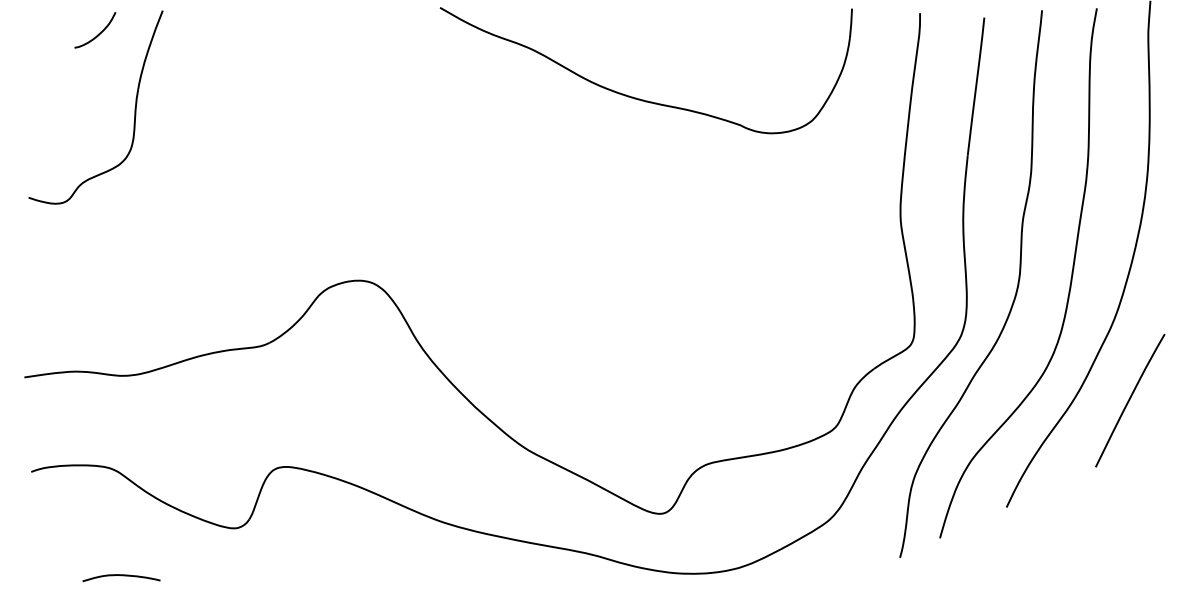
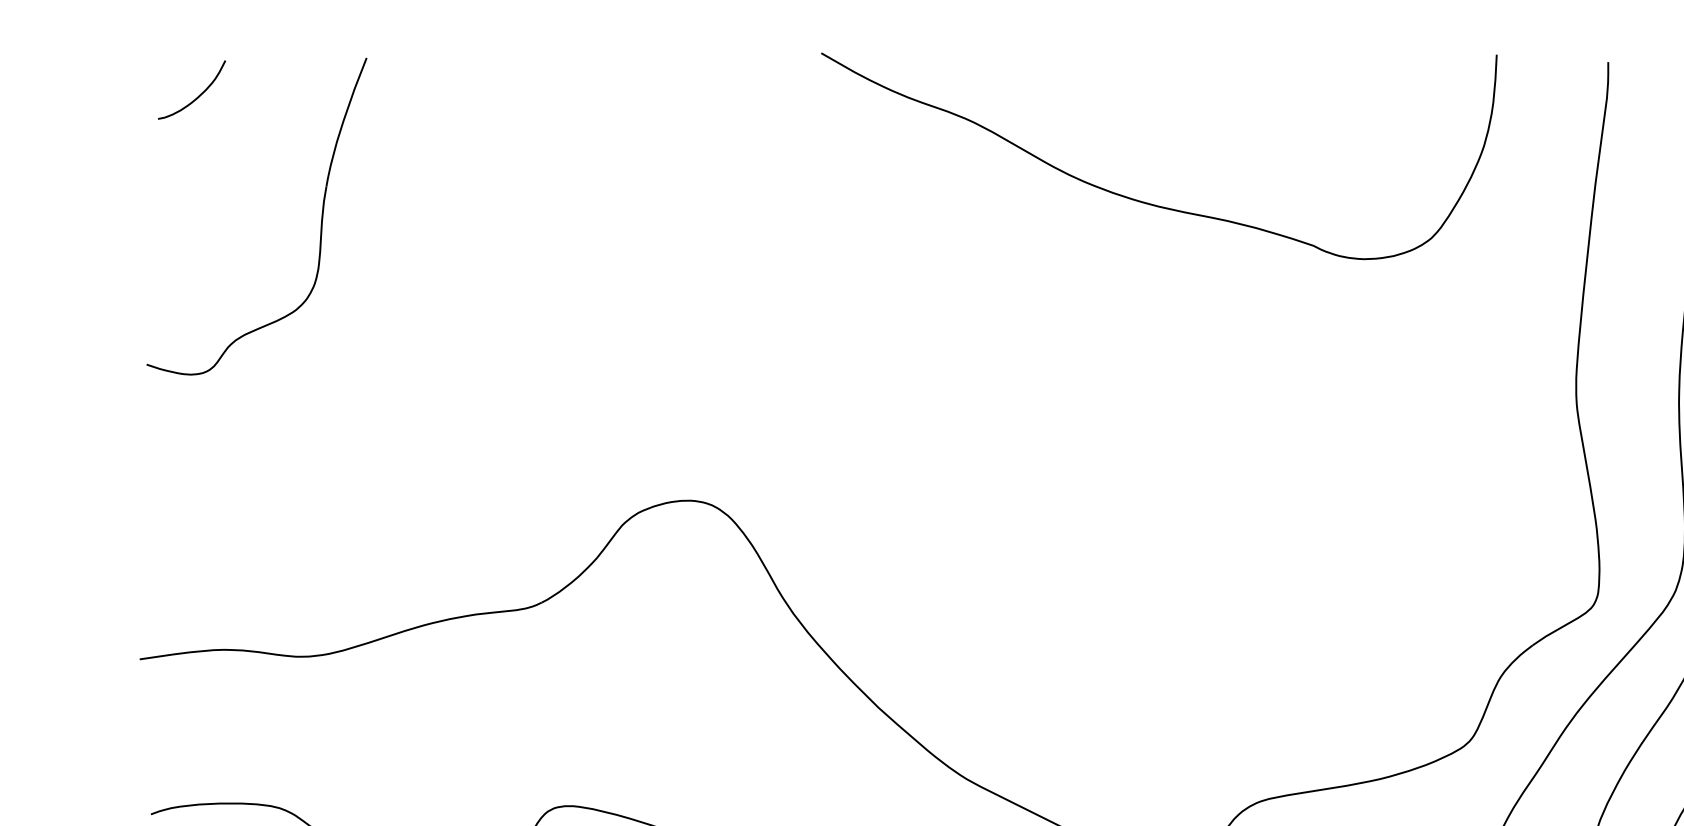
curve: (98, 33) -> (197, 95), moved

